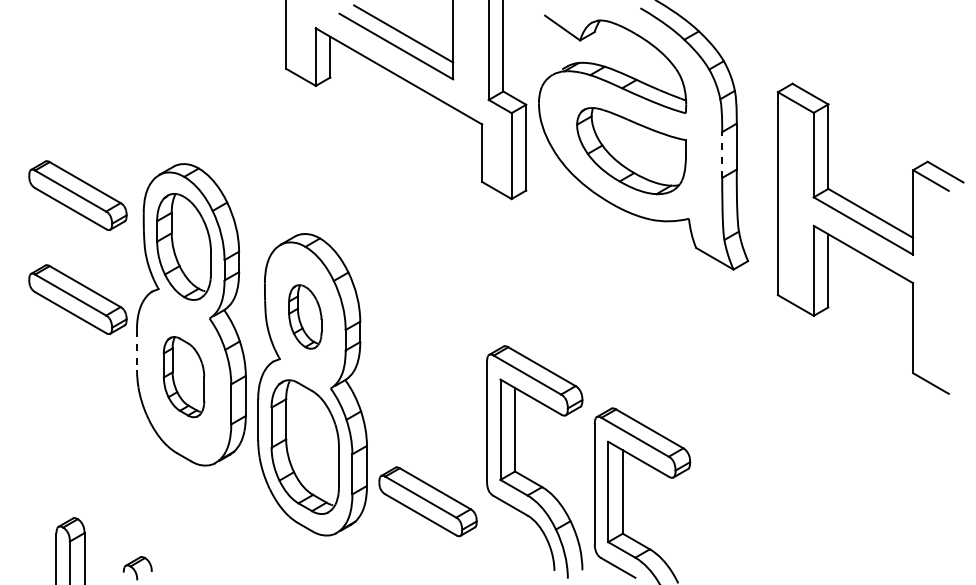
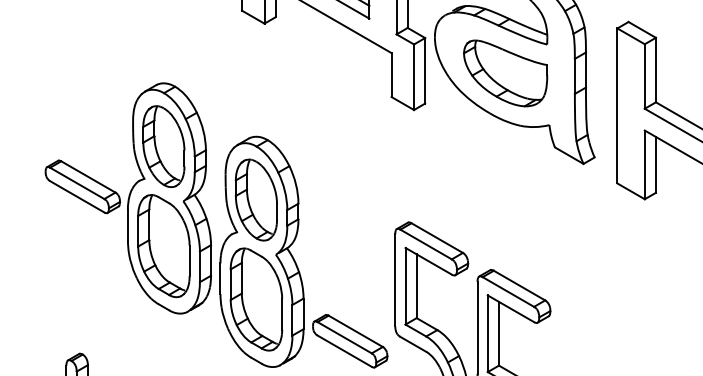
line: (722, 155) -> (575, 76), dashed -> solid
part: (77, 195) -> (82, 107), removed
part: (305, 316) -> (256, 199), size x1.67
line: (136, 350) -> (127, 225), dashed -> solid
part: (183, 376) -> (163, 245), size x1.67

